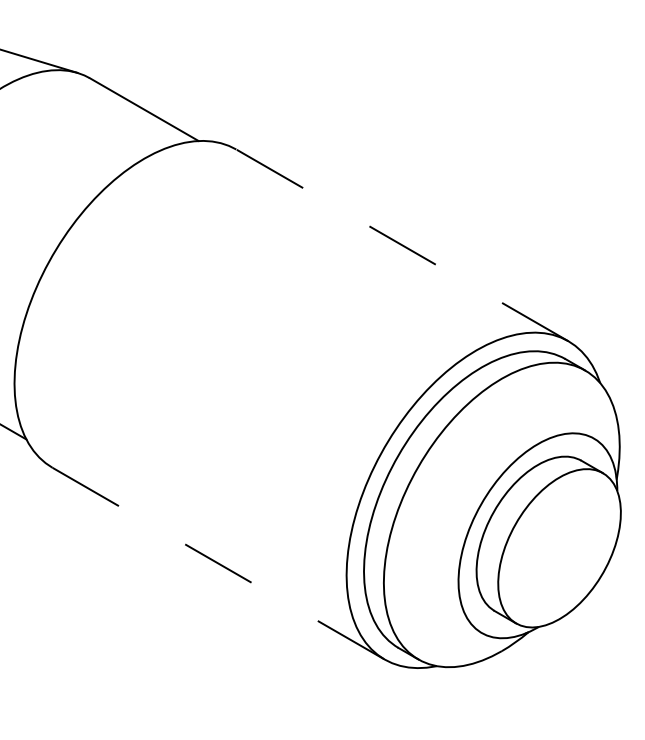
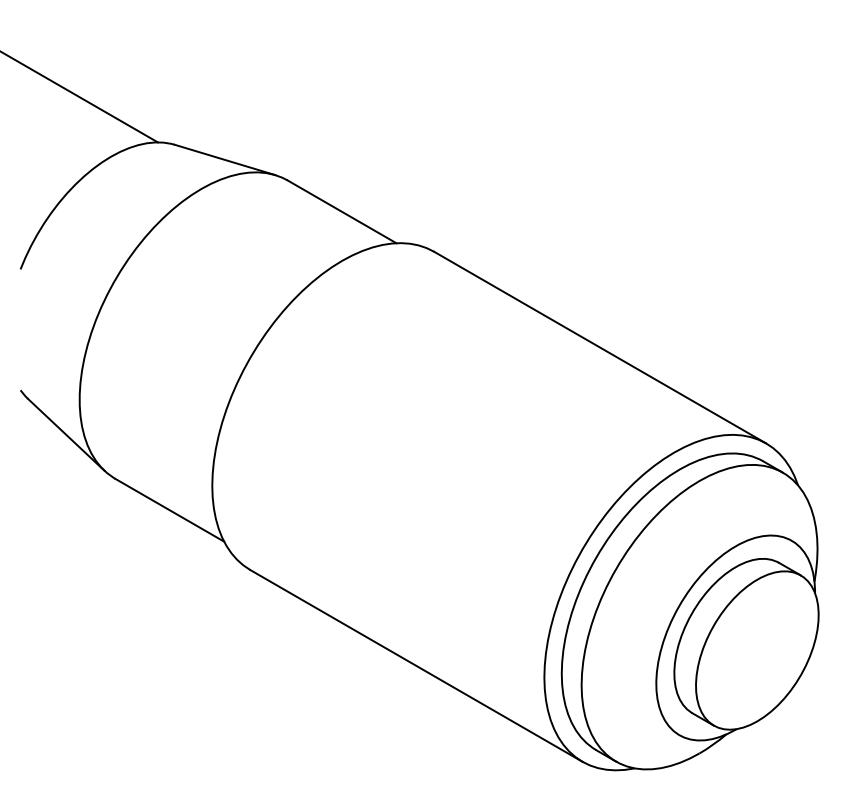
line: (402, 245) -> (600, 347), dashed -> solid
line: (218, 563) -> (416, 665), dashed -> solid

